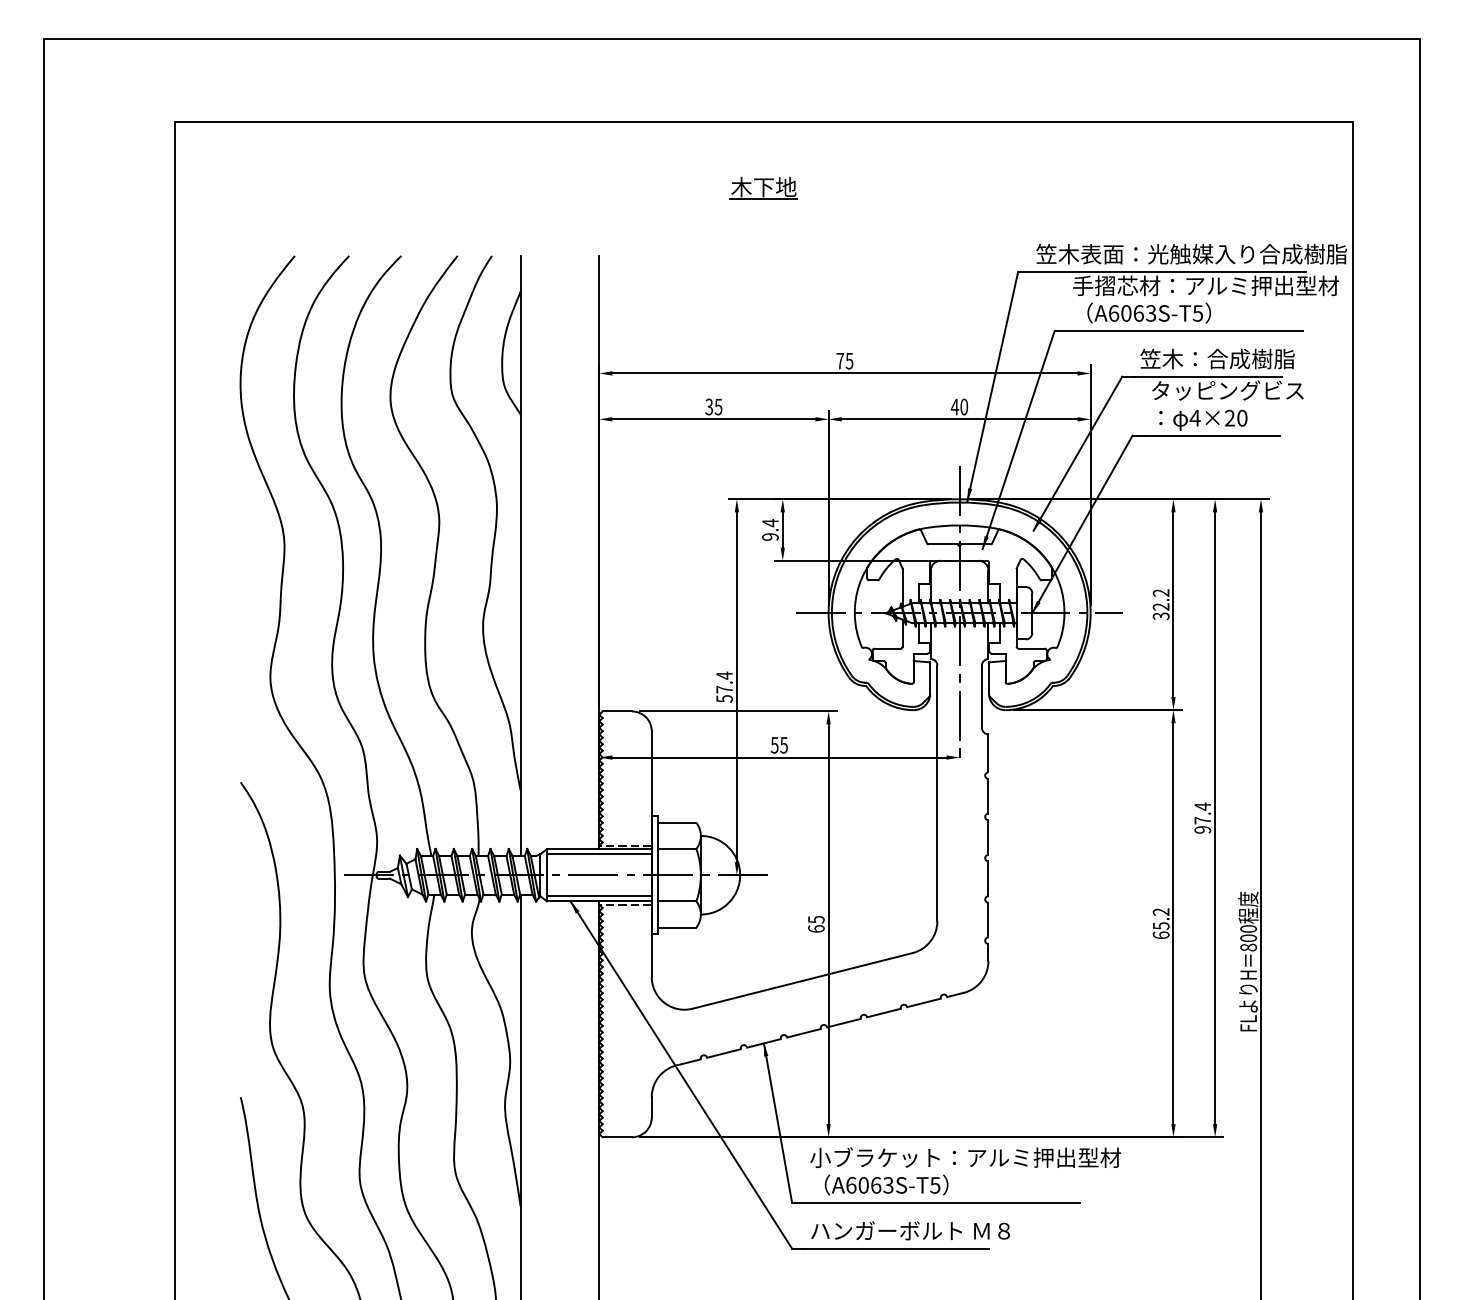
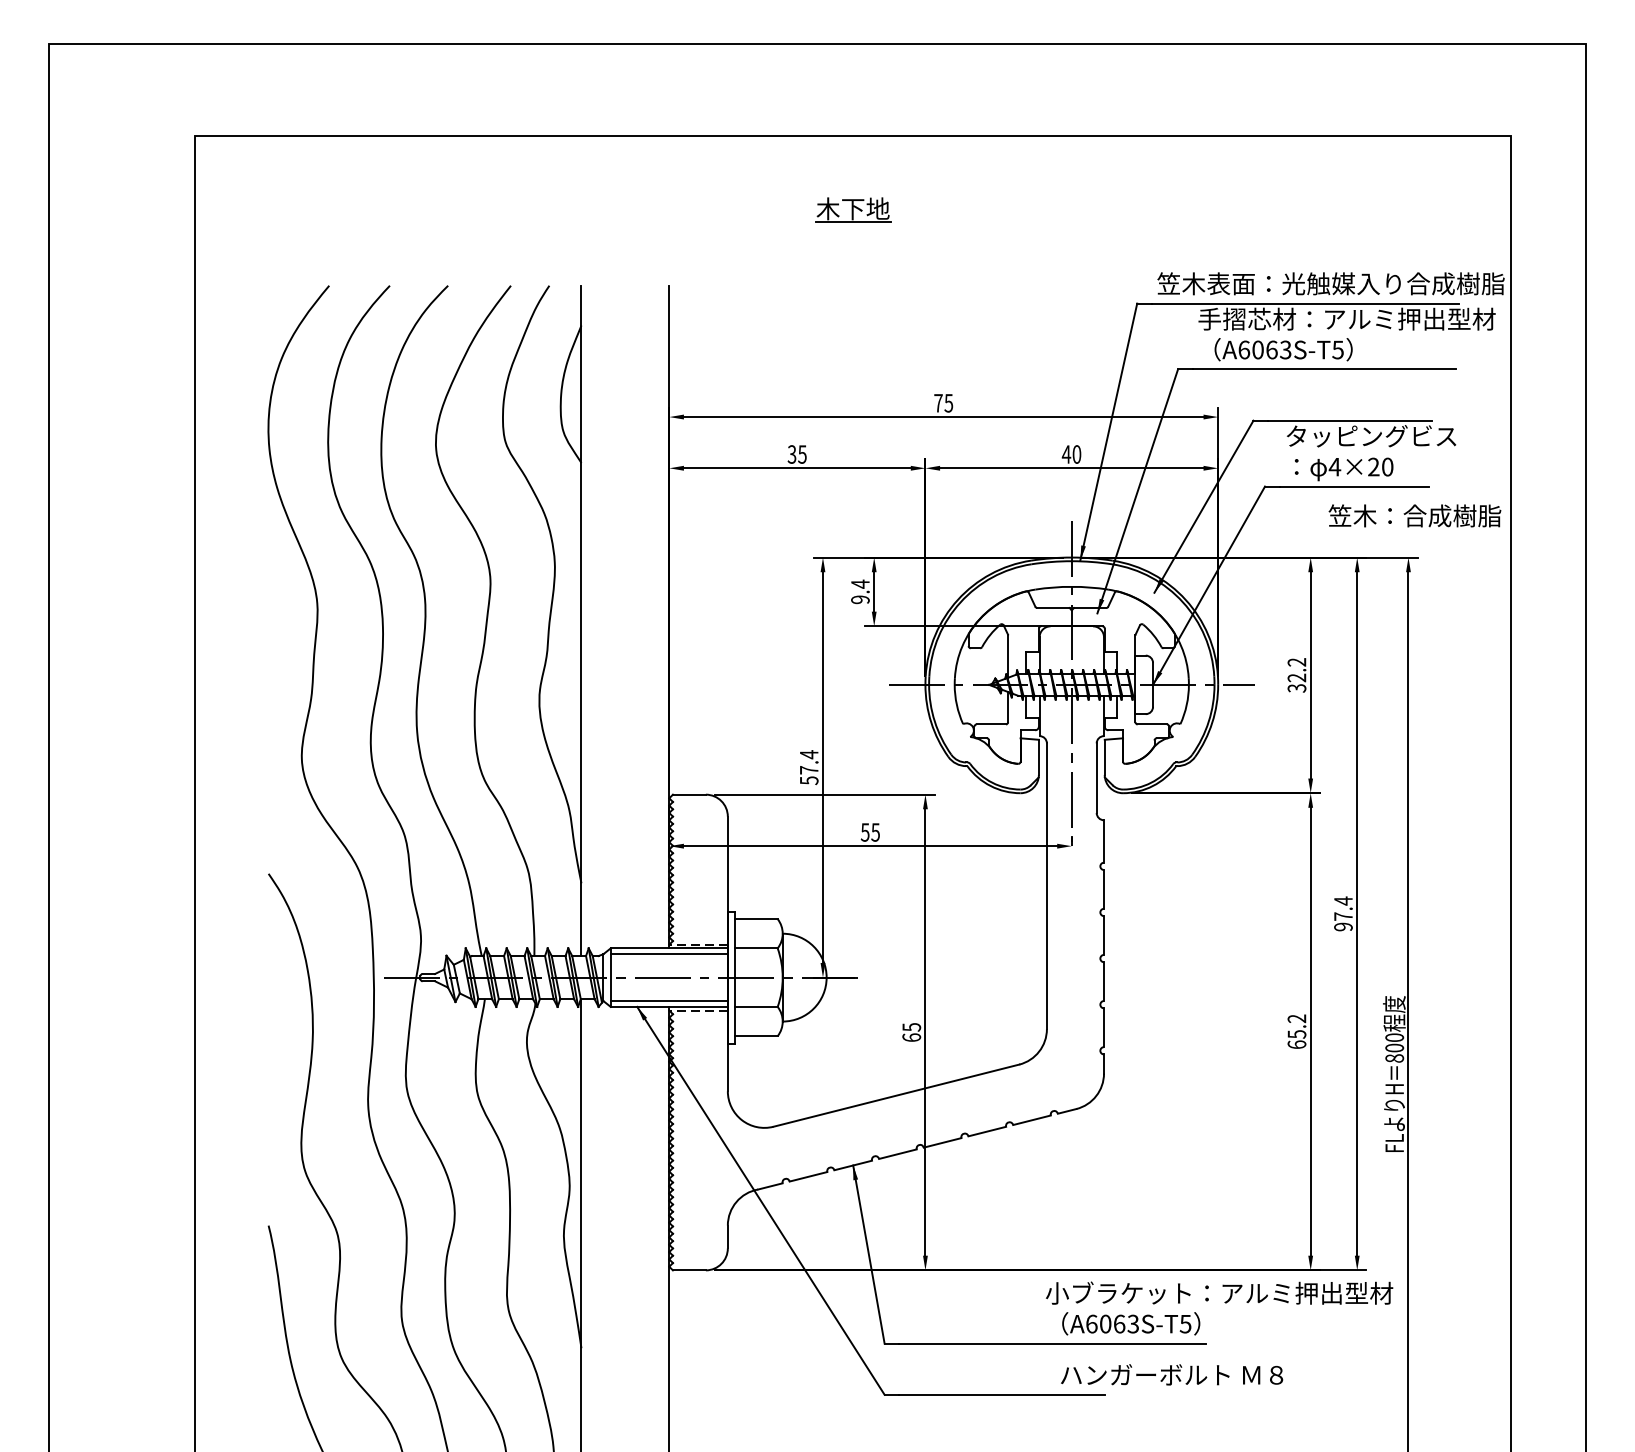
text: (1217, 358) -> (1414, 515), moved
text: (965, 1171) -> (1219, 1308), moved
text: (911, 1230) -> (1172, 1374), moved

